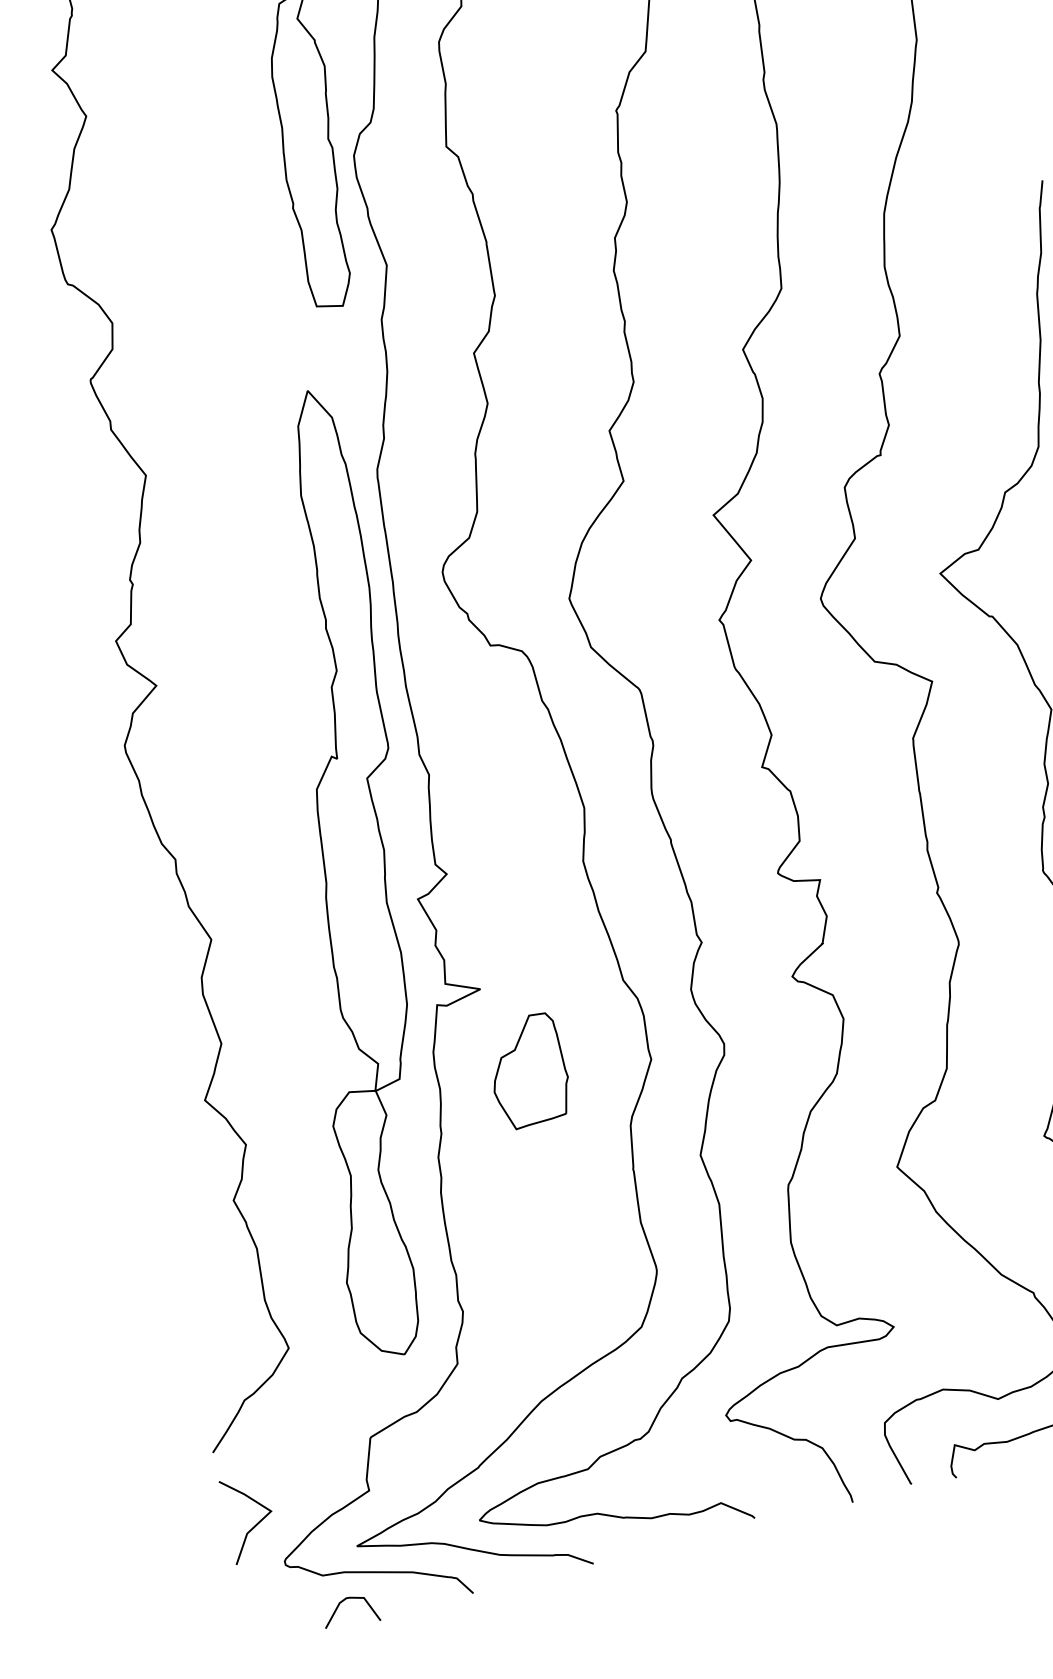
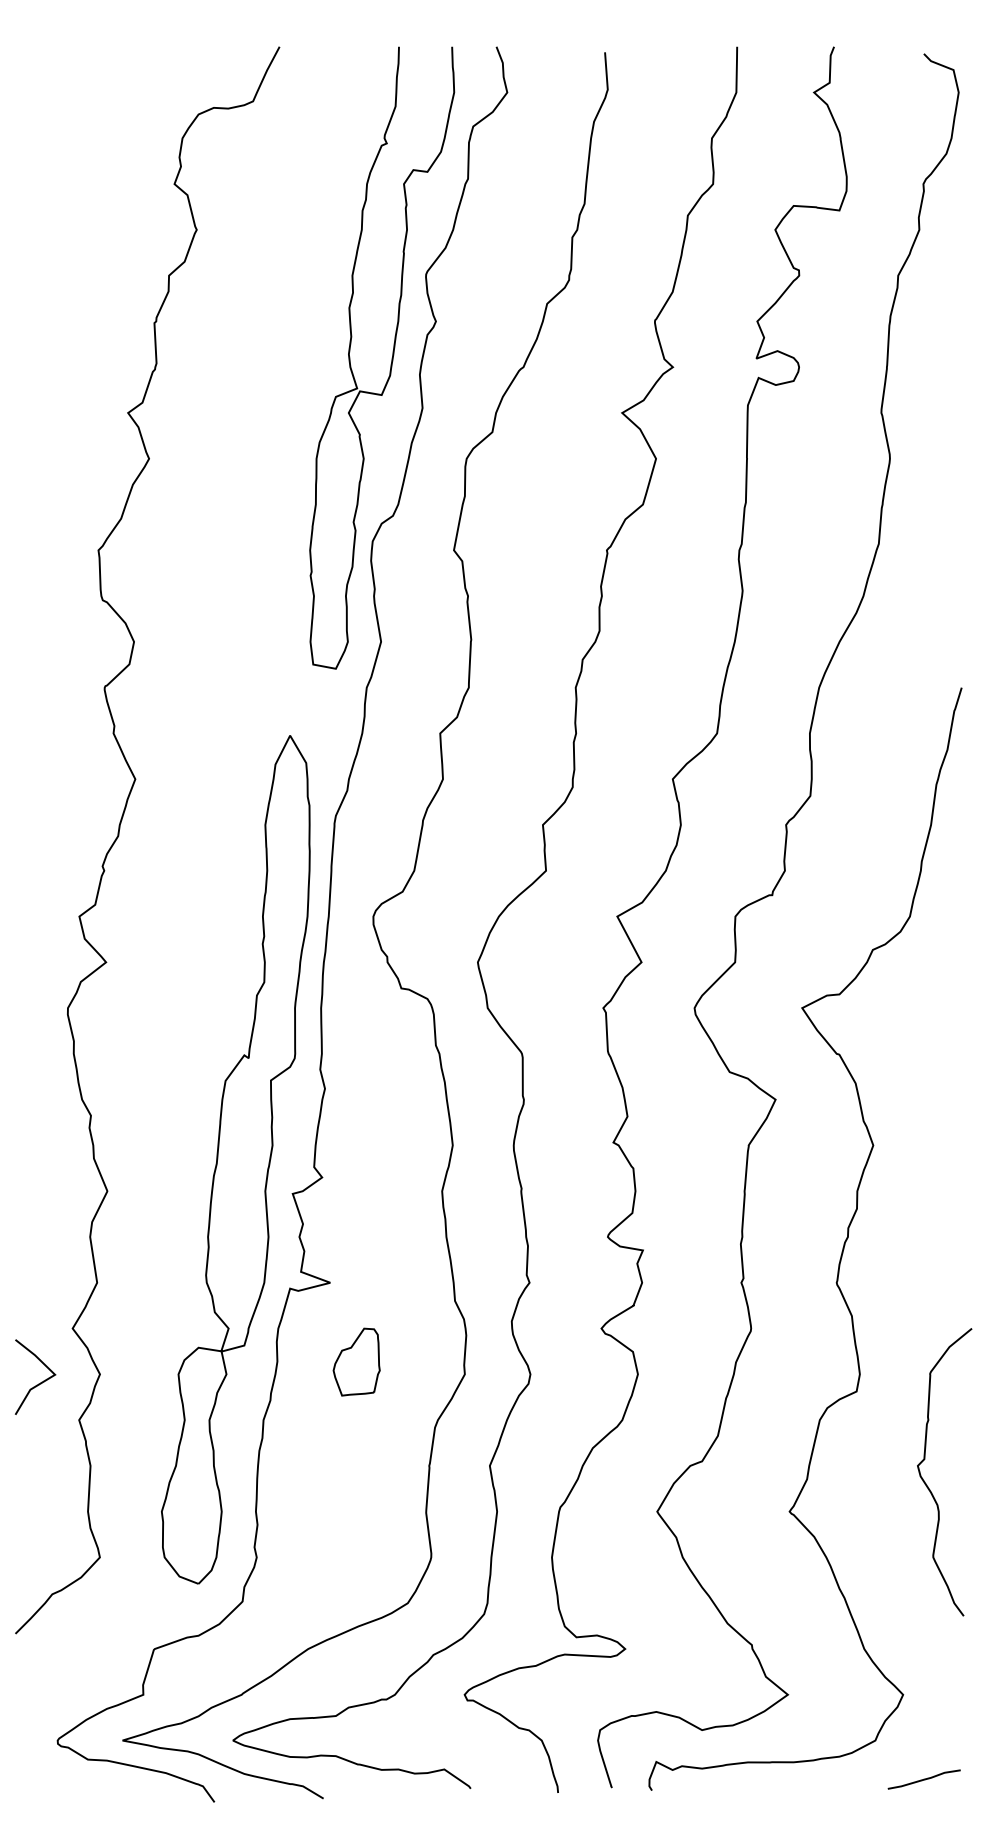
part: (527, 1070) -> (356, 1361), size x0.7
line: (254, 1524) -> (38, 1383), moved
curve: (345, 1600) -> (102, 1785), removed

